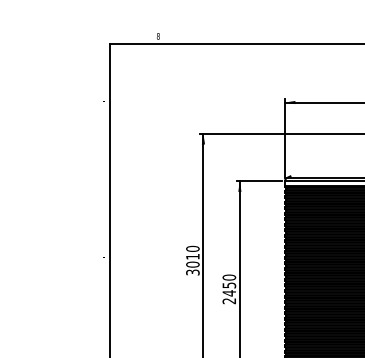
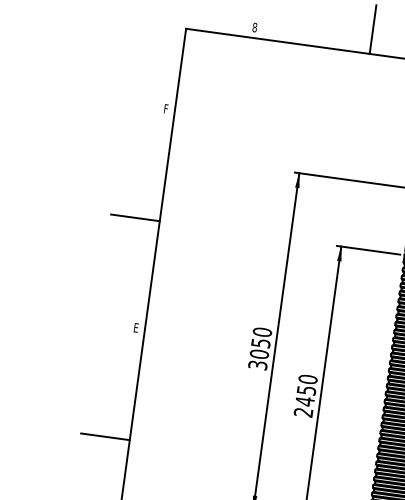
line: (241, 26) -> (373, 29), added
line: (92, 181) -> (134, 218), added
text: (192, 256) -> (260, 342), 3010 -> 3050
line: (92, 337) -> (104, 437), added

